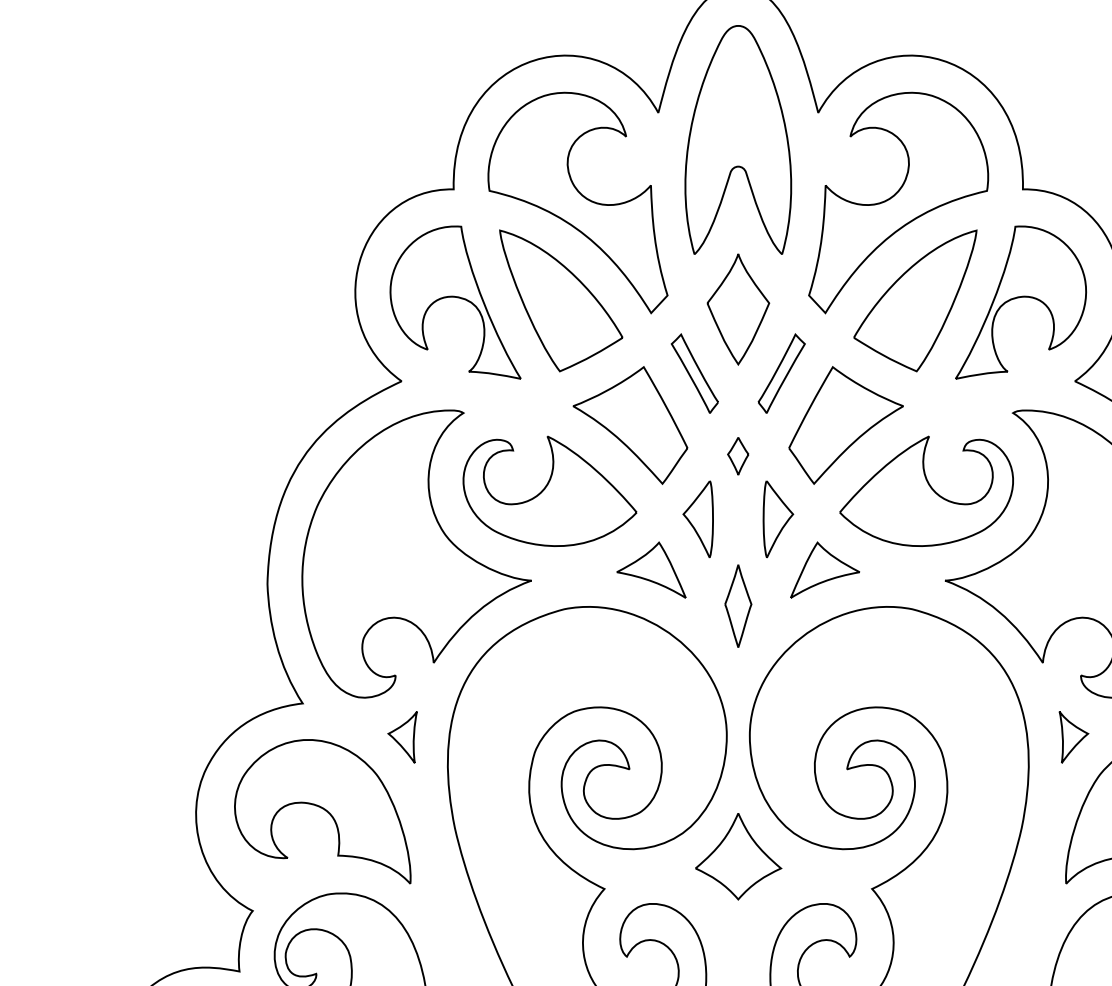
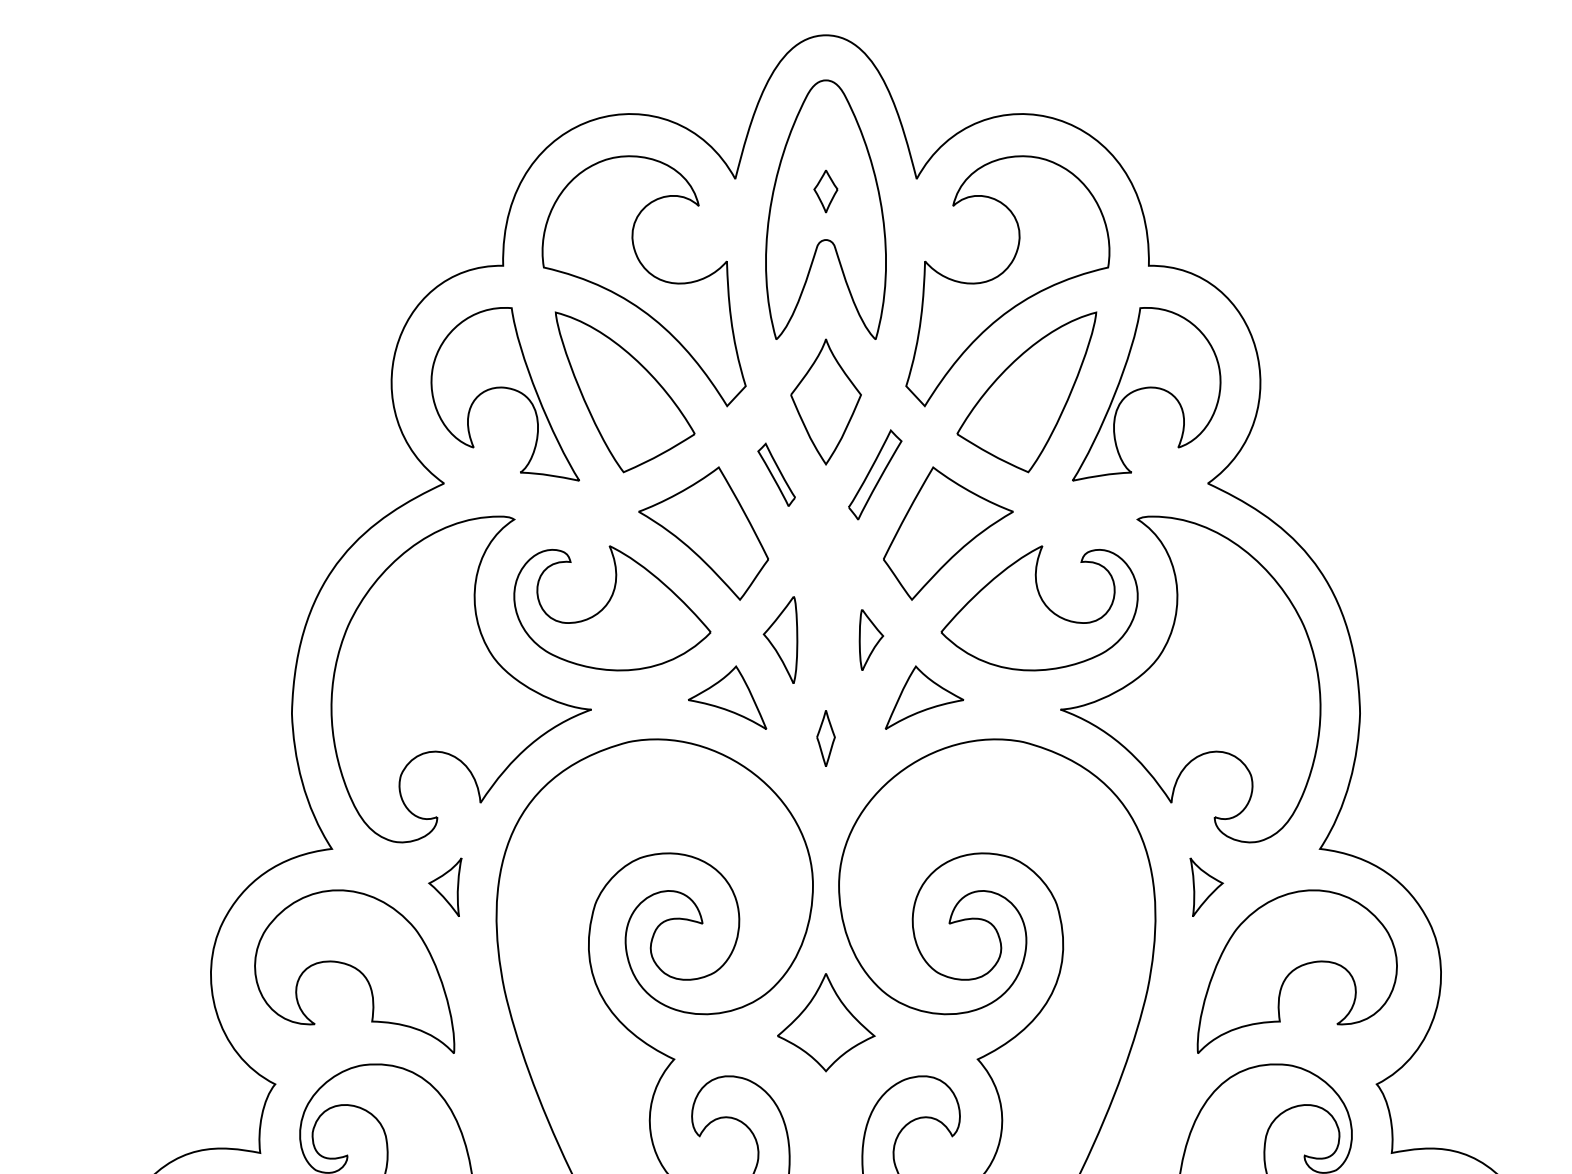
part: (694, 373) -> (776, 474), size x0.7
part: (737, 456) -> (825, 191), moved
part: (778, 518) -> (871, 639), size x0.7
part: (737, 606) -> (825, 738), size x0.6

